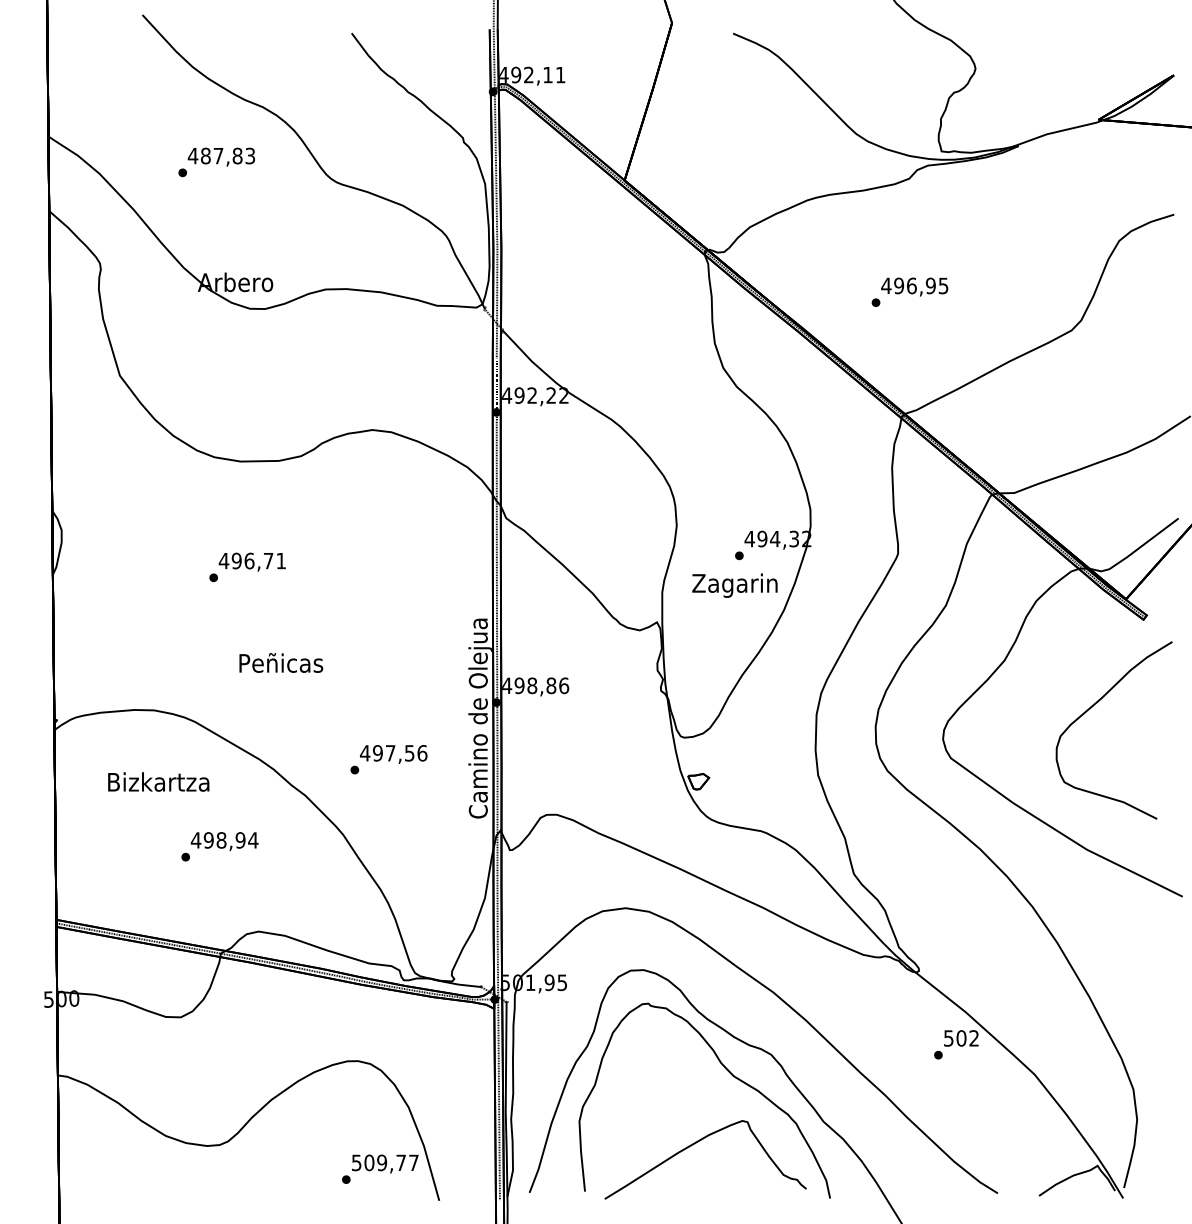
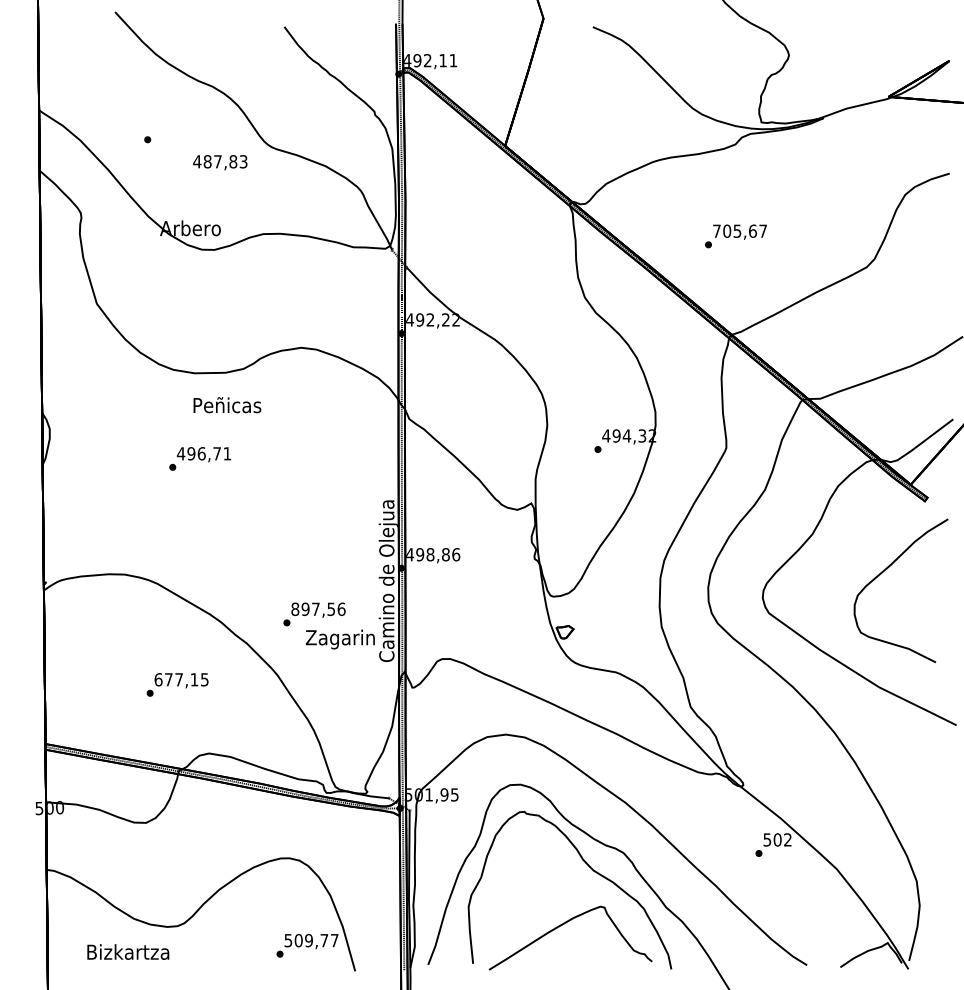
text: (221, 156) -> (220, 162), moved
text: (914, 285) -> (739, 230), 496,95 -> 705,67
text: (734, 585) -> (340, 639), moved
text: (281, 662) -> (227, 404), moved
text: (365, 753) -> (295, 609), 497,56 -> 897,56
text: (158, 781) -> (128, 951), moved
text: (224, 840) -> (181, 679), 498,94 -> 677,15

